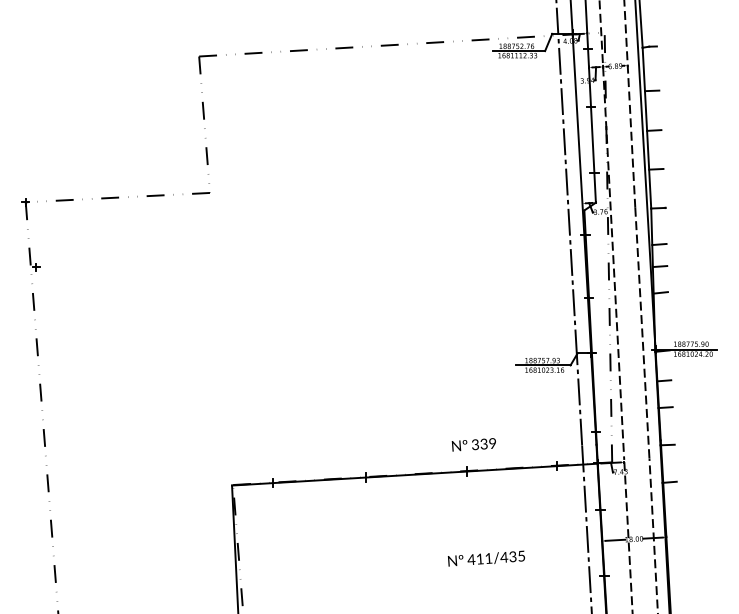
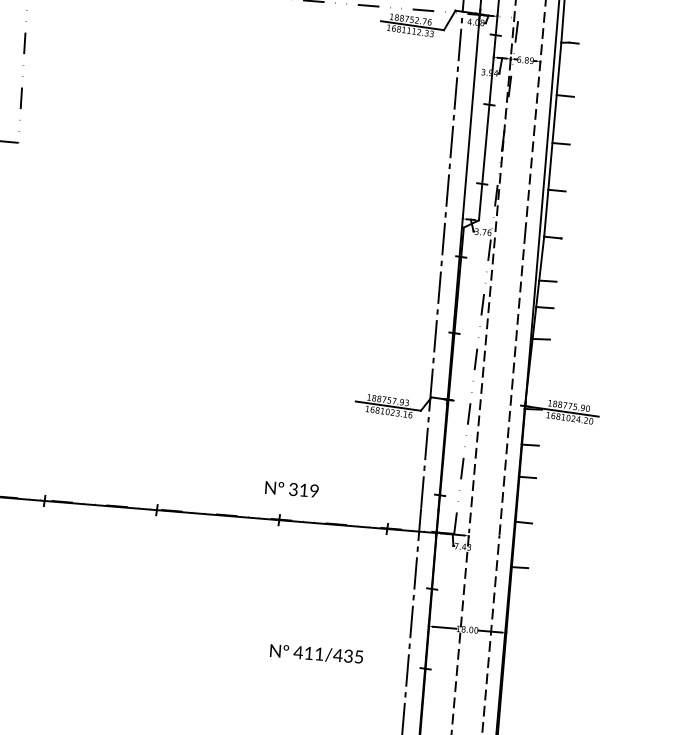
text: (483, 443) -> (303, 489), 339 -> 319
text: (486, 558) -> (316, 653), moved

